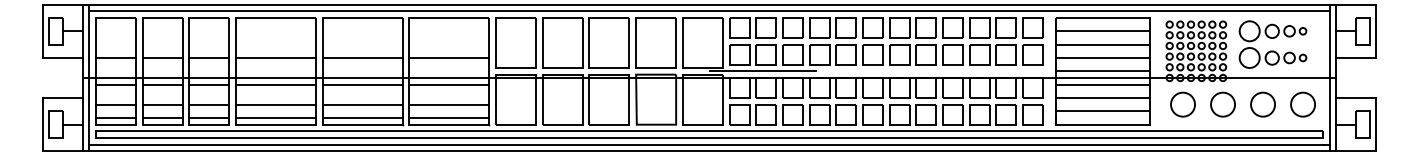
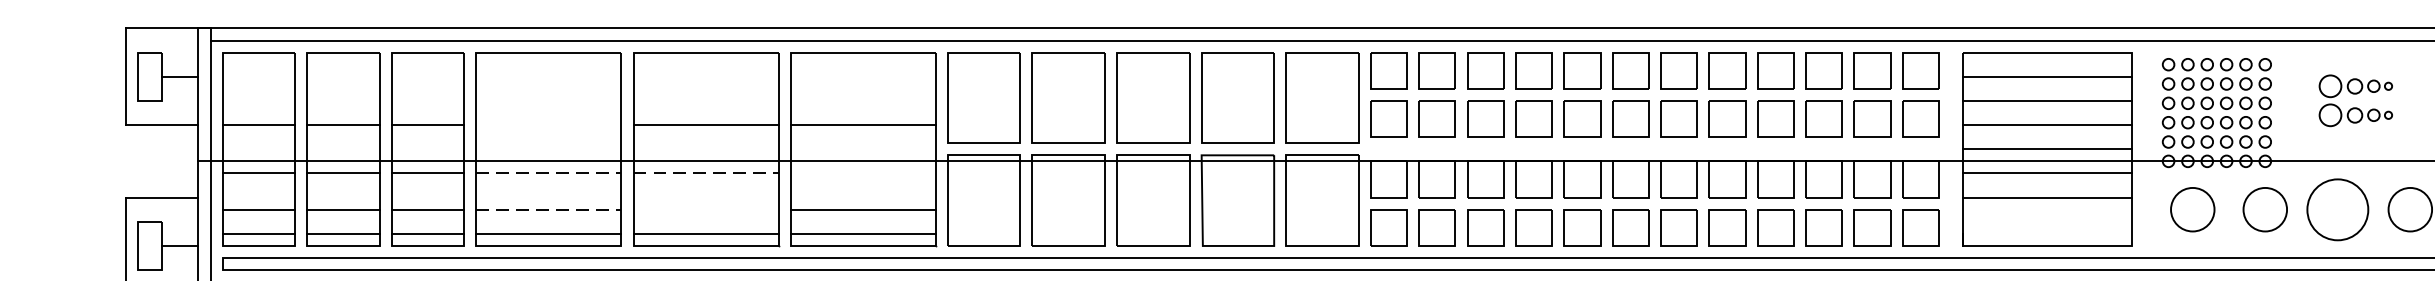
part: (1272, 44) -> (2354, 100), size x0.6
line: (275, 57) -> (548, 124), removed
line: (762, 71) -> (1430, 149), removed
line: (276, 84) -> (549, 173), solid -> dashed
line: (363, 84) -> (707, 173), solid -> dashed
line: (449, 84) -> (863, 173), removed
line: (276, 104) -> (549, 209), solid -> dashed
line: (362, 104) -> (705, 209), removed
circle: (1262, 104) -> (2336, 209), size x1.4
line: (1102, 111) -> (2046, 222), removed

